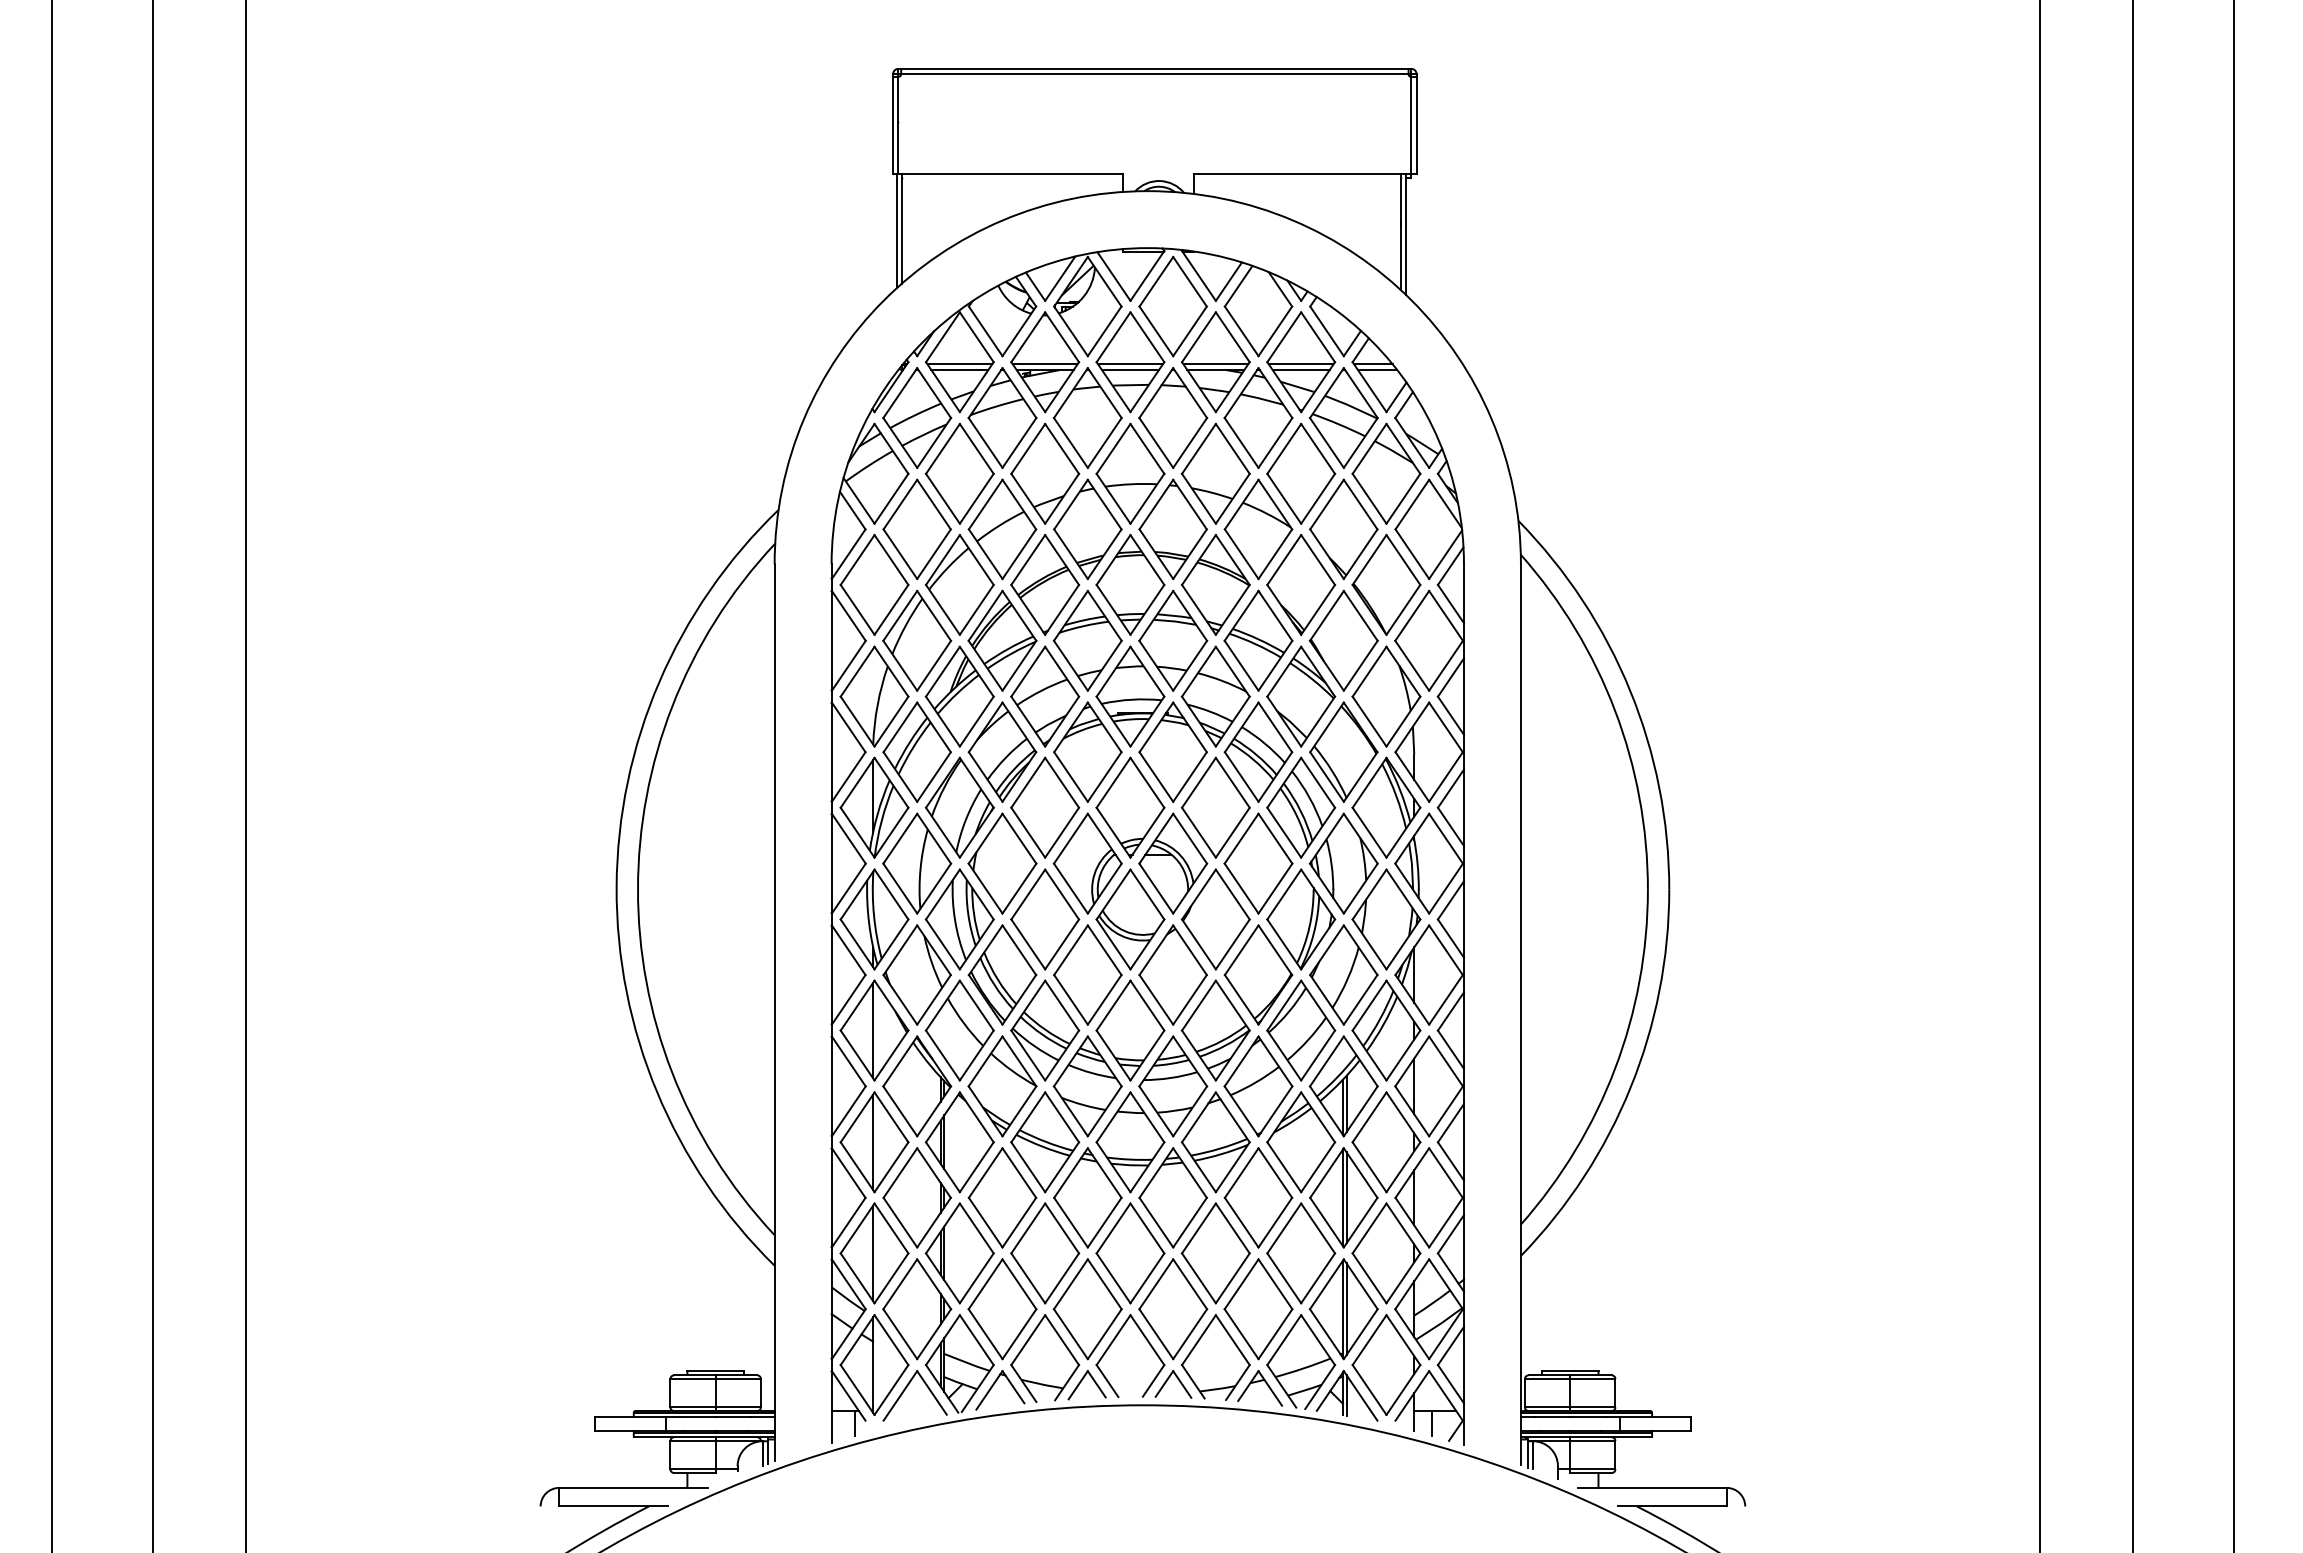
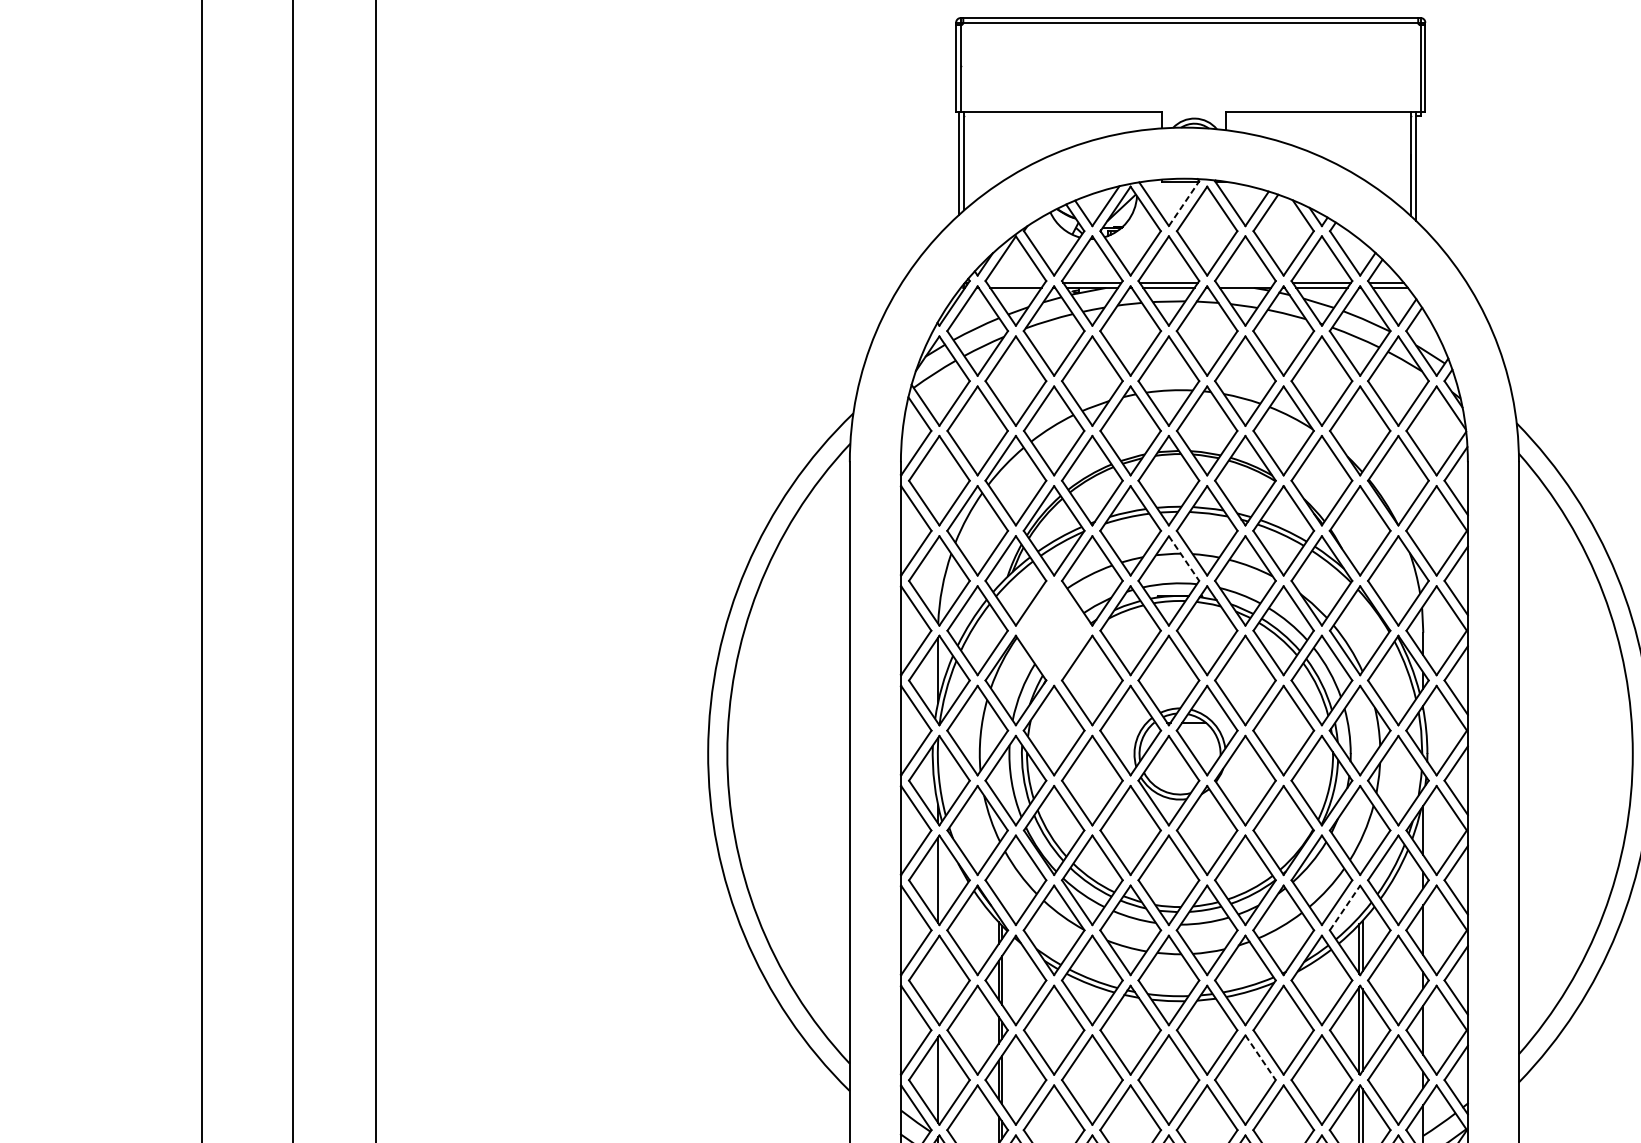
line: (1147, 275) -> (1184, 203), solid -> dashed
line: (959, 364) -> (1015, 283), removed
line: (1215, 364) -> (1245, 283), removed
line: (1147, 672) -> (1184, 559), solid -> dashed
part: (1002, 751) -> (1054, 630), removed
line: (1327, 1061) -> (1345, 908), solid -> dashed
line: (873, 1141) -> (938, 979), removed
line: (1233, 1228) -> (1261, 1057), solid -> dashed

